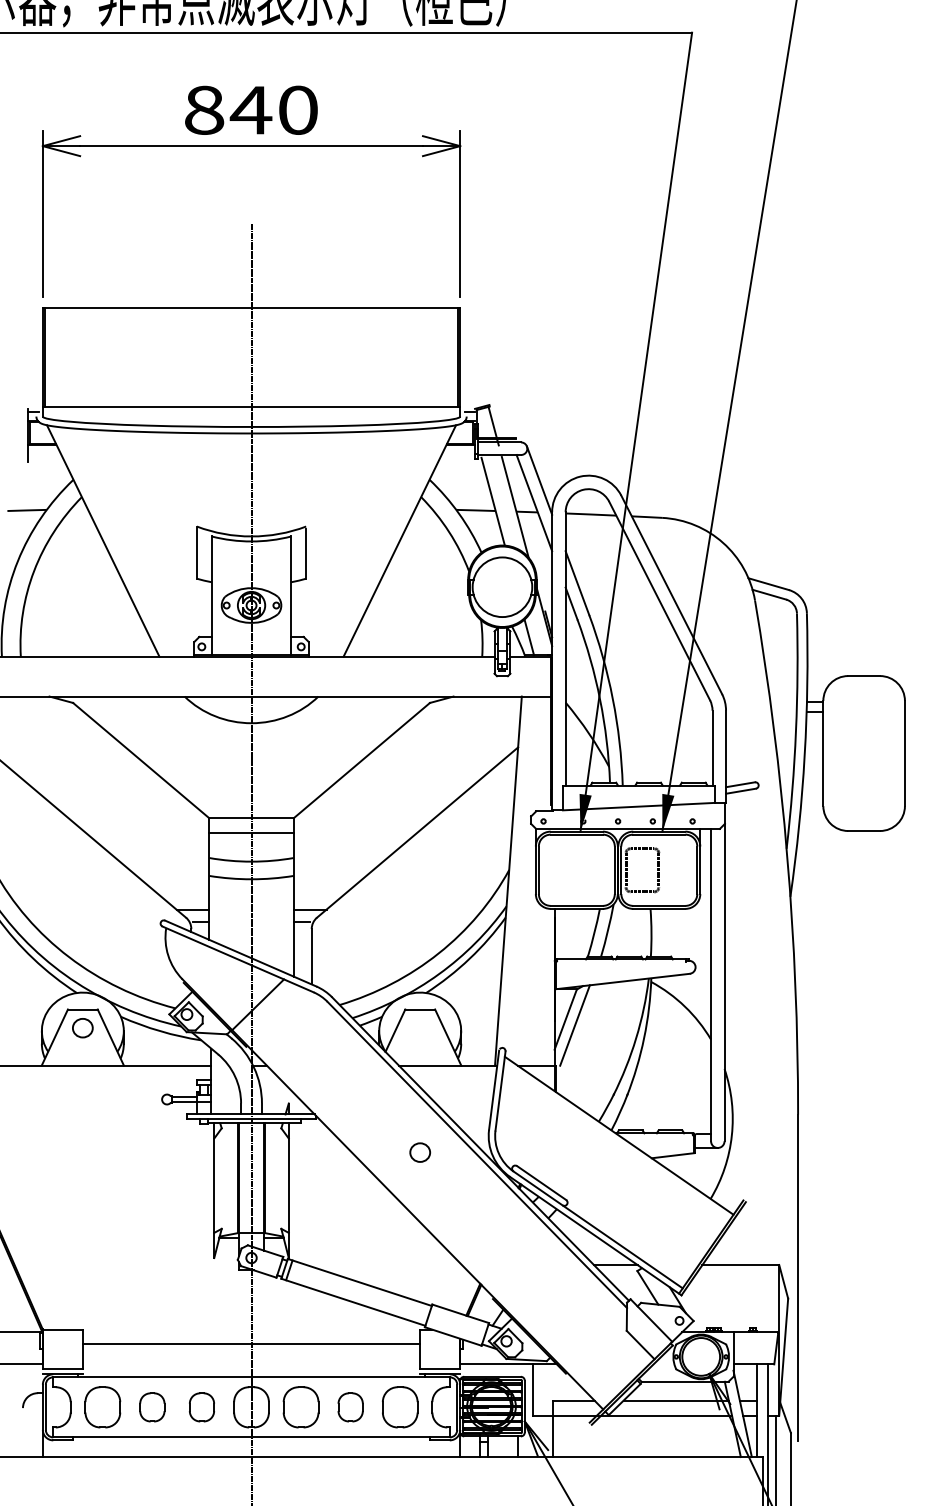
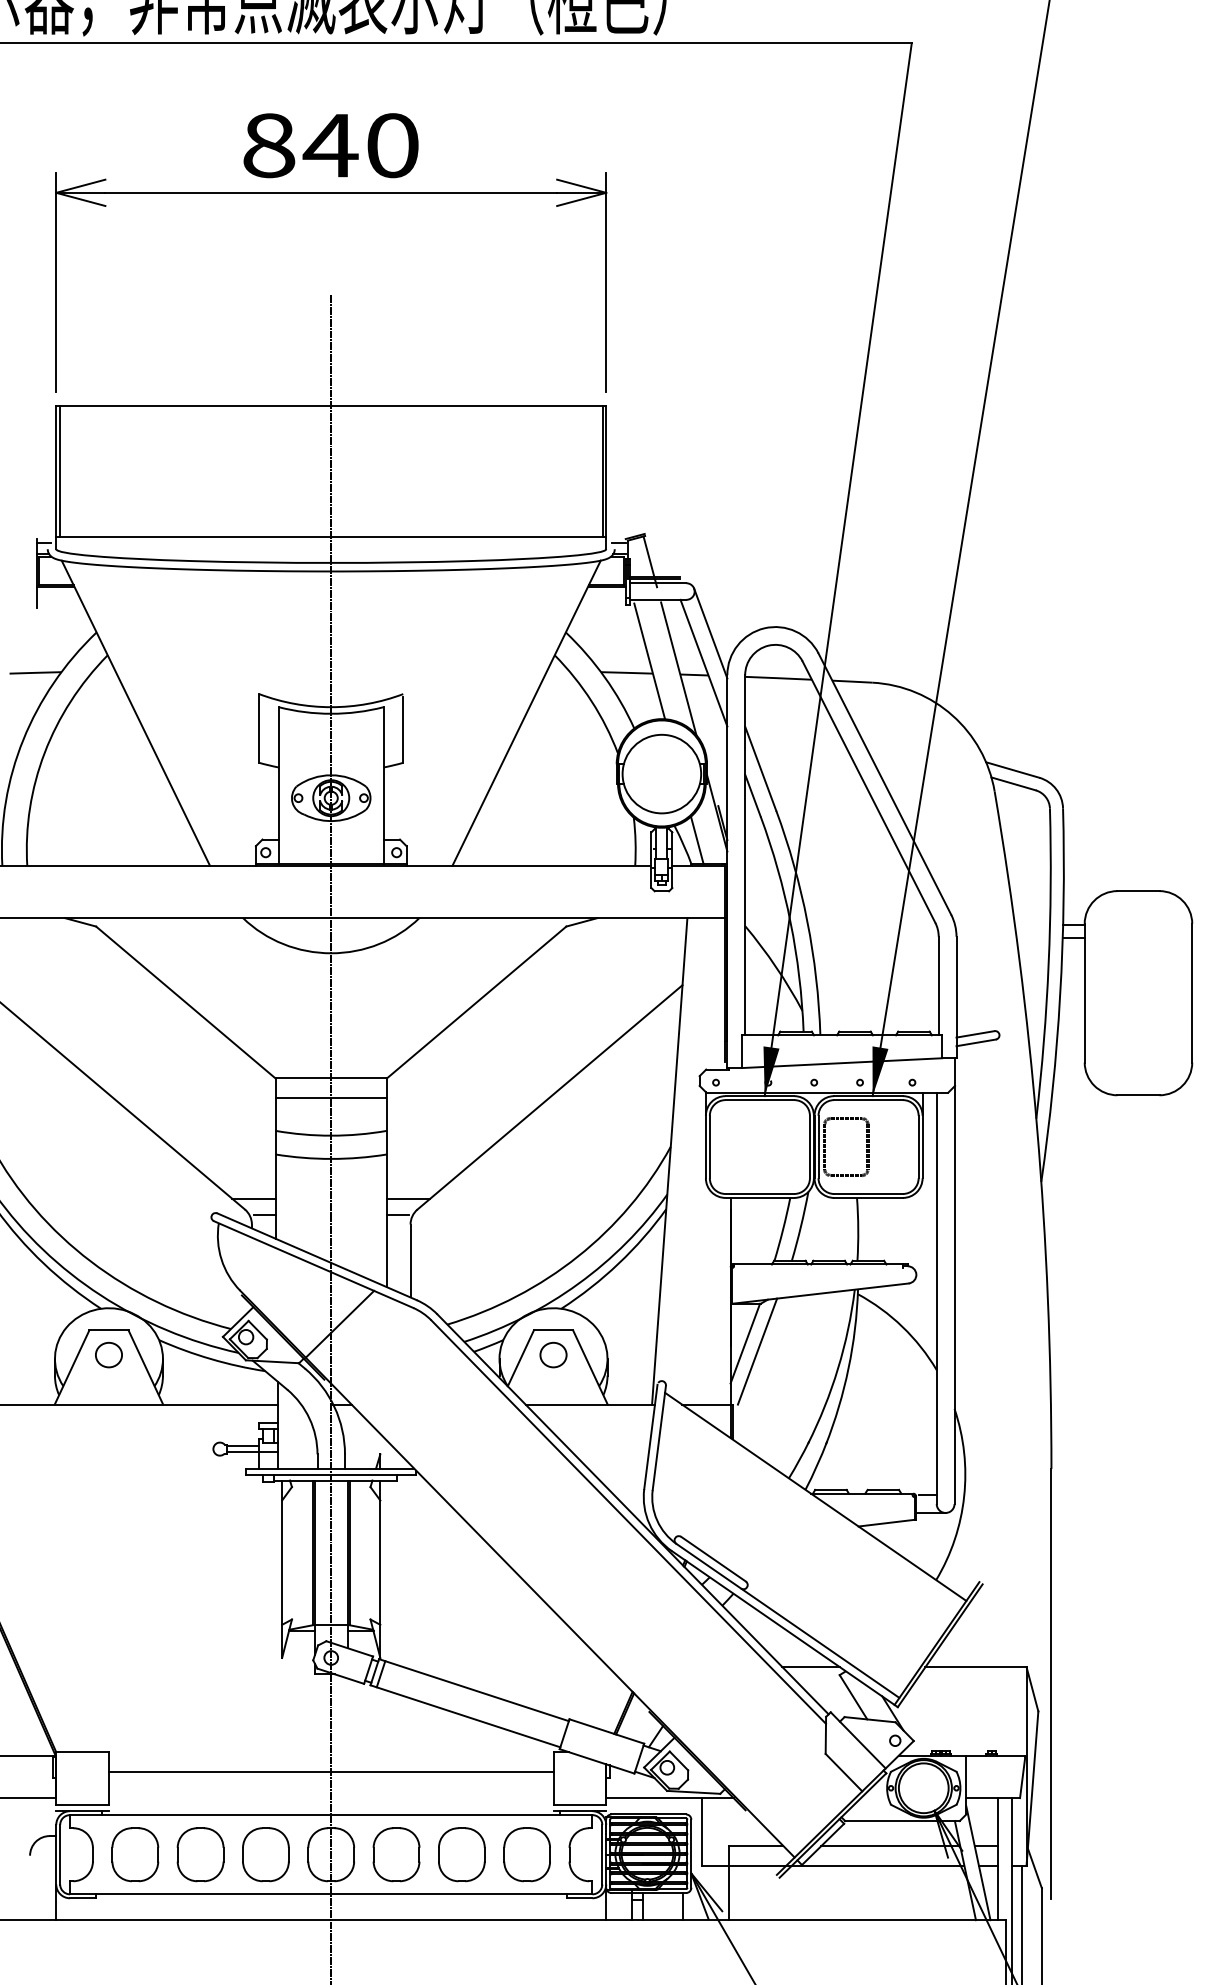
part: (420, 1152) -> (553, 1354), moved
part: (152, 1407) -> (200, 1854), size x1.43
part: (201, 1407) -> (265, 1854), size x1.43
part: (350, 1407) -> (461, 1854), size x1.43

